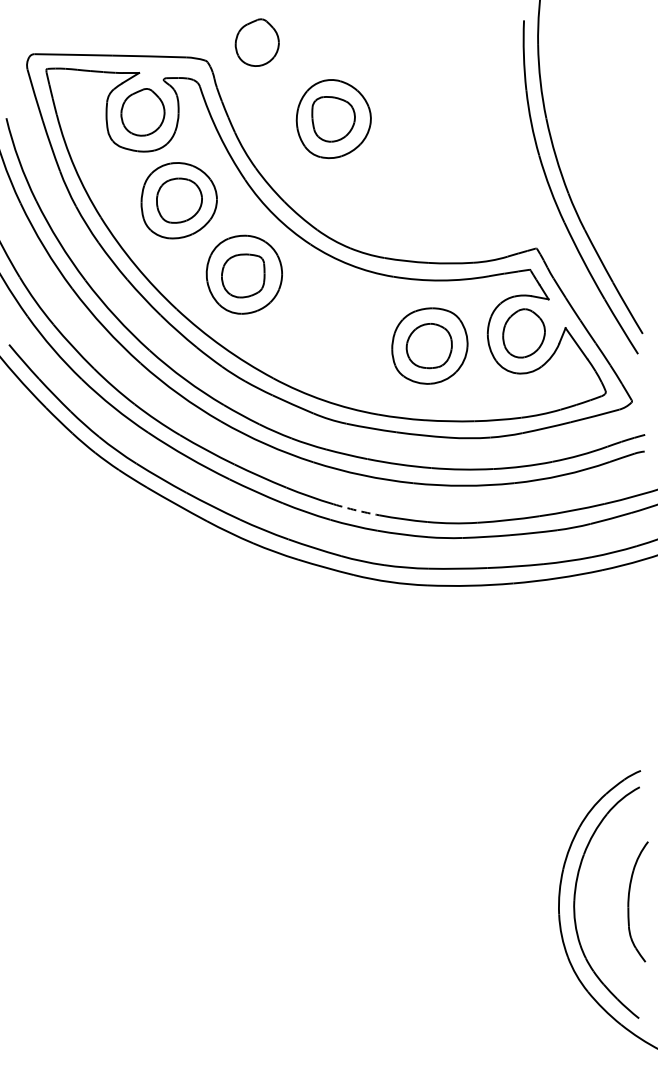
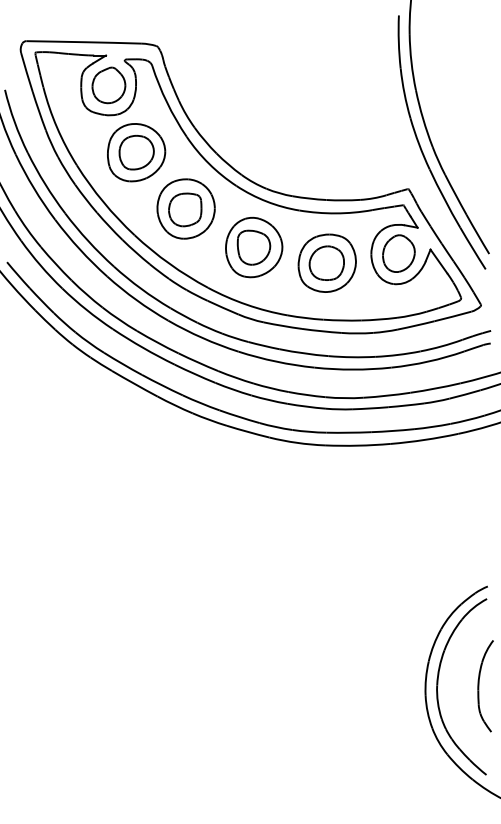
part: (256, 42) -> (195, 32), removed
part: (334, 119) -> (254, 247), moved
arc: (356, 510) -> (271, 388), dashed -> solid

